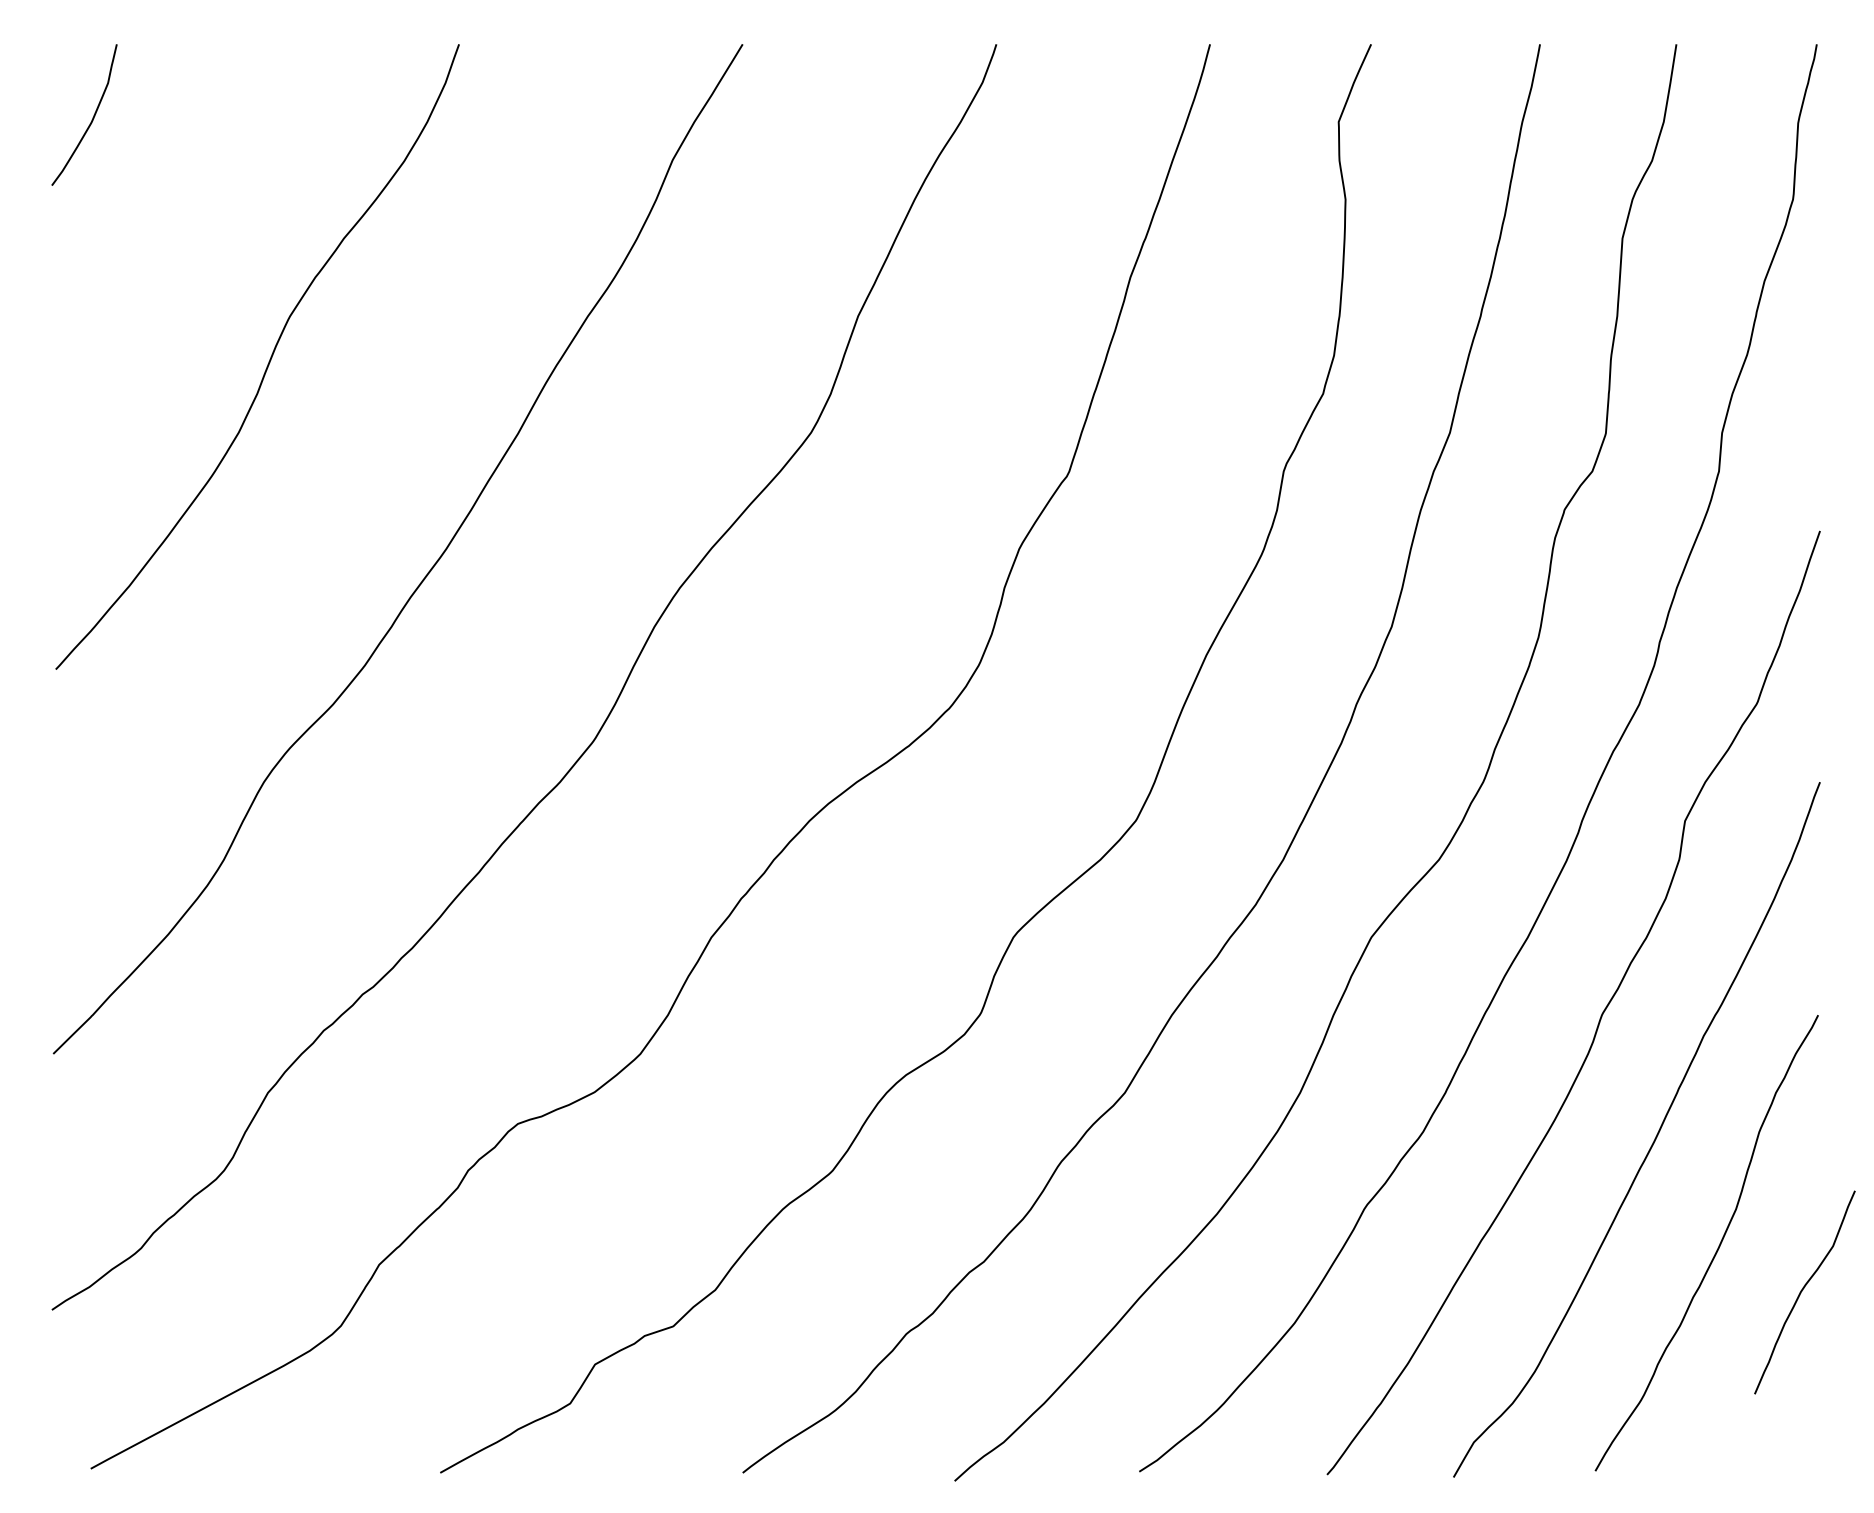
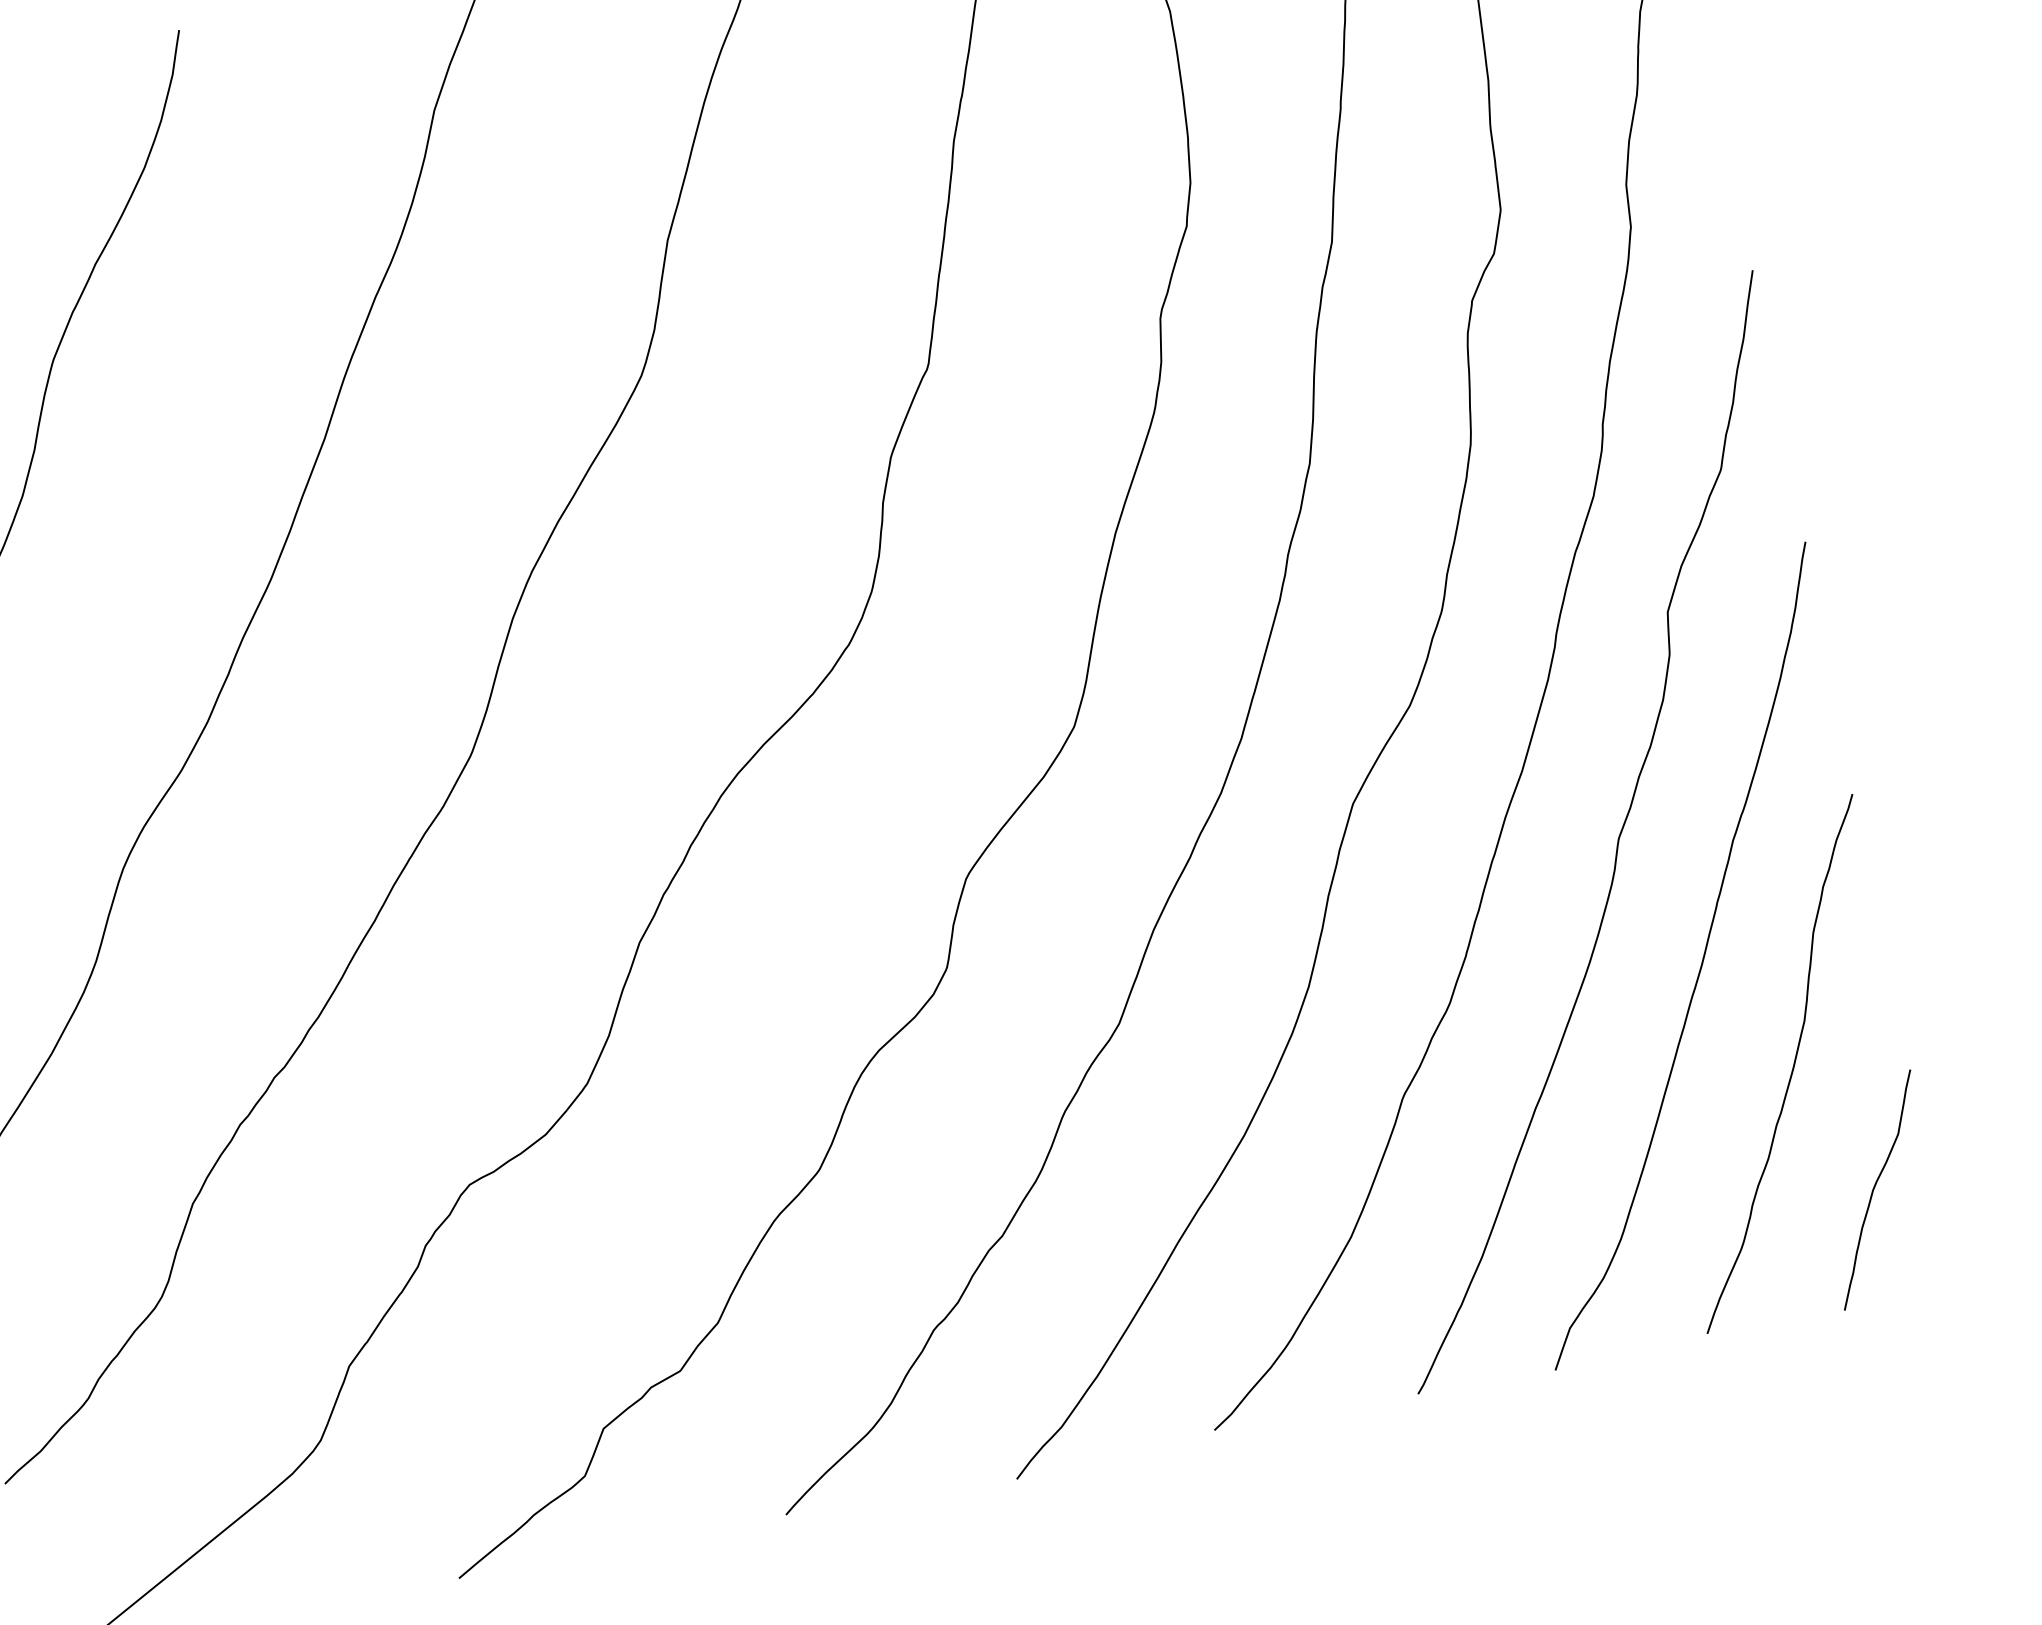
curve: (1802, 1291) -> (1874, 1189), moved

